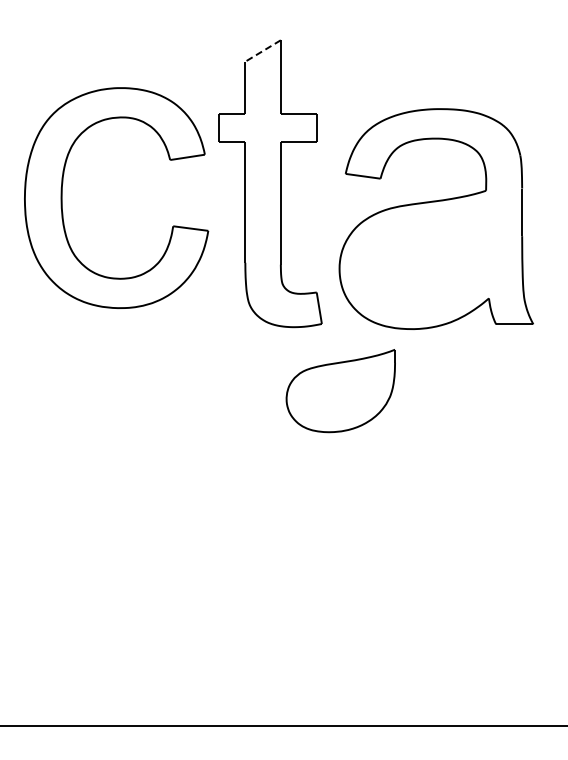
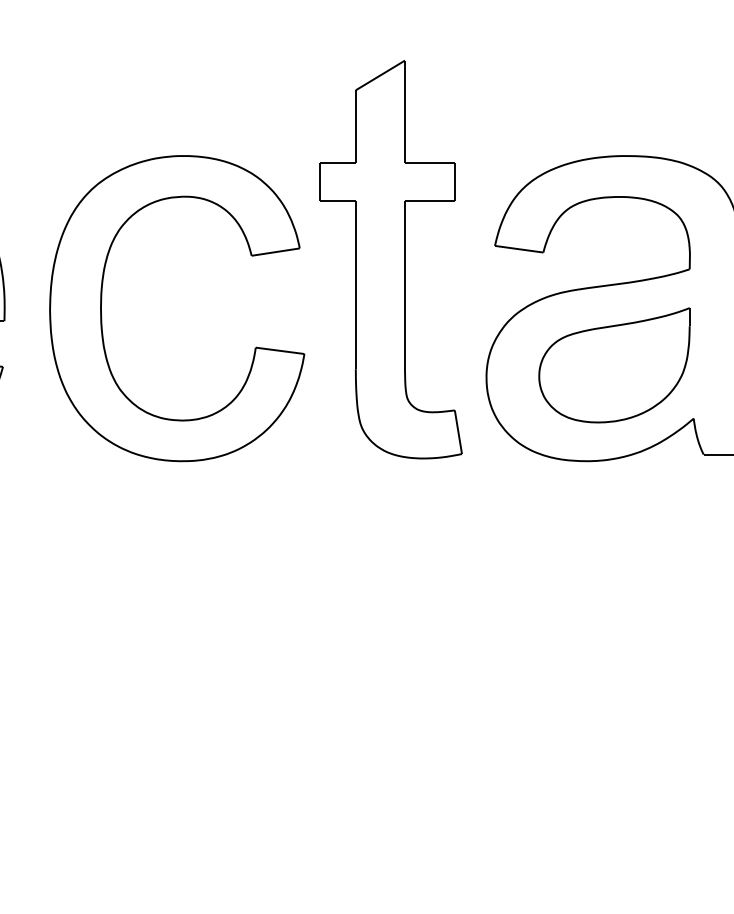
line: (263, 50) -> (381, 74), dashed -> solid
part: (62, 197) -> (102, 307), moved
part: (340, 391) -> (614, 366), moved

